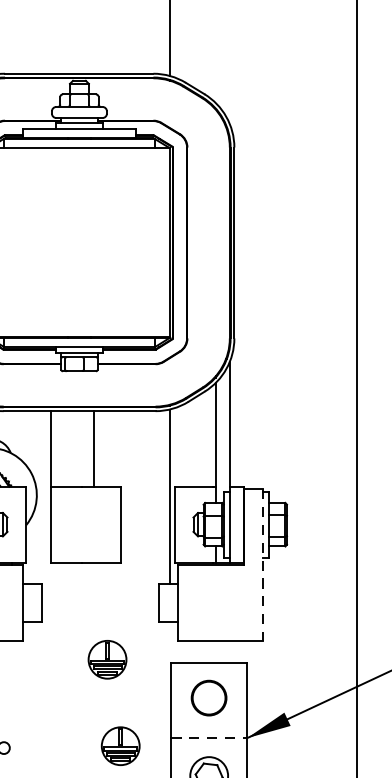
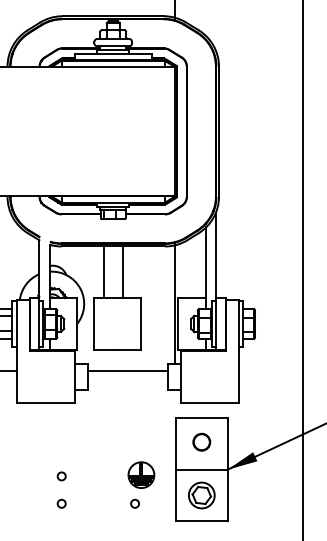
line: (50, 449) -> (103, 272), moved
line: (262, 565) -> (238, 351), dashed -> solid
line: (100, 592) -> (127, 370), added
part: (107, 658) -> (132, 415), removed
part: (208, 696) -> (201, 441), size x0.71
line: (208, 737) -> (201, 469), dashed -> solid

